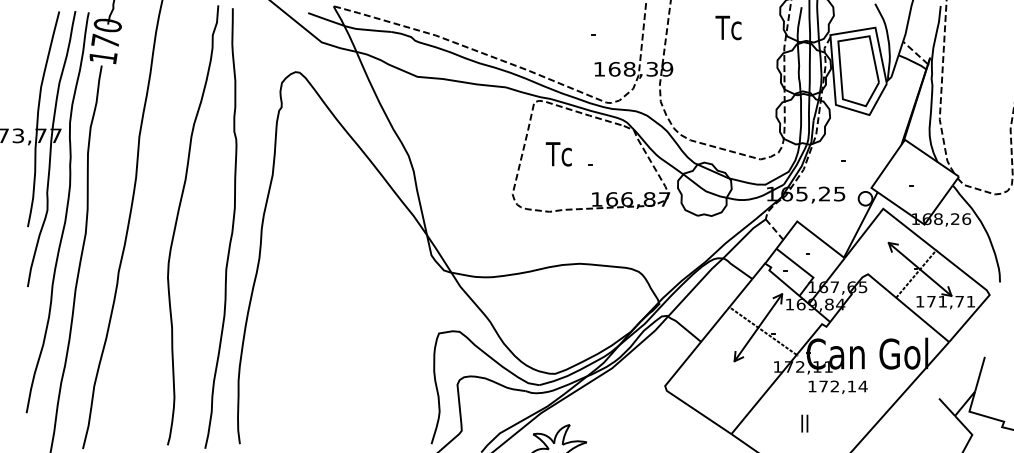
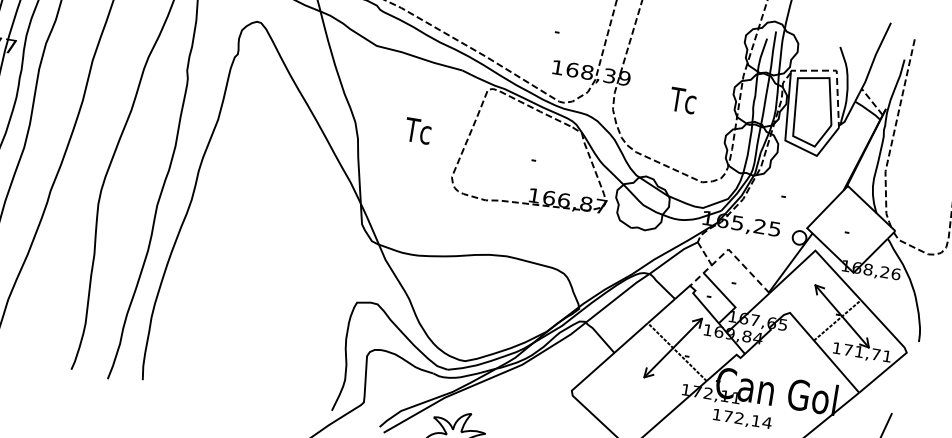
text: (728, 27) -> (683, 100), moved
line: (876, 31) -> (837, 74), solid -> dashed
text: (558, 154) -> (417, 131), moved
line: (799, 223) -> (730, 251), solid -> dashed

